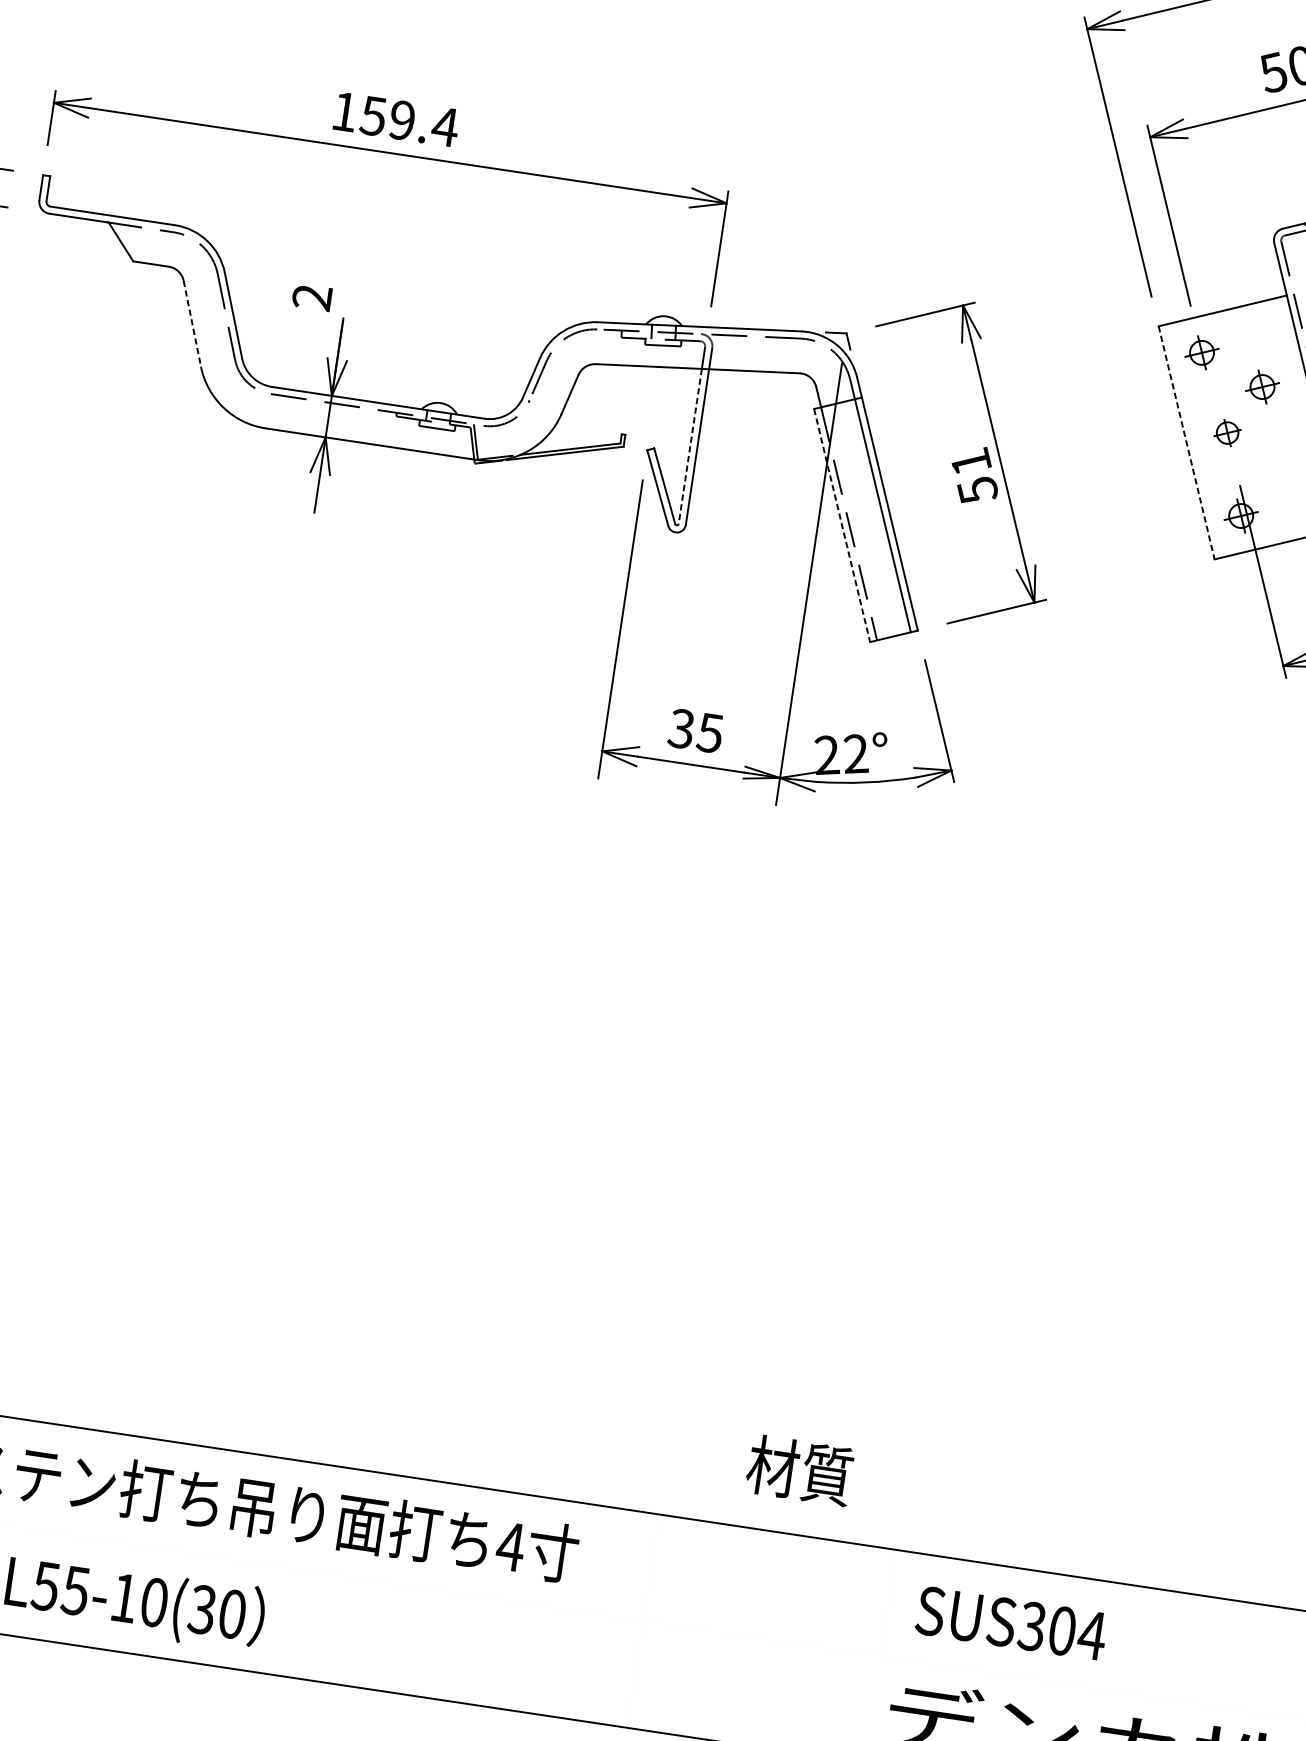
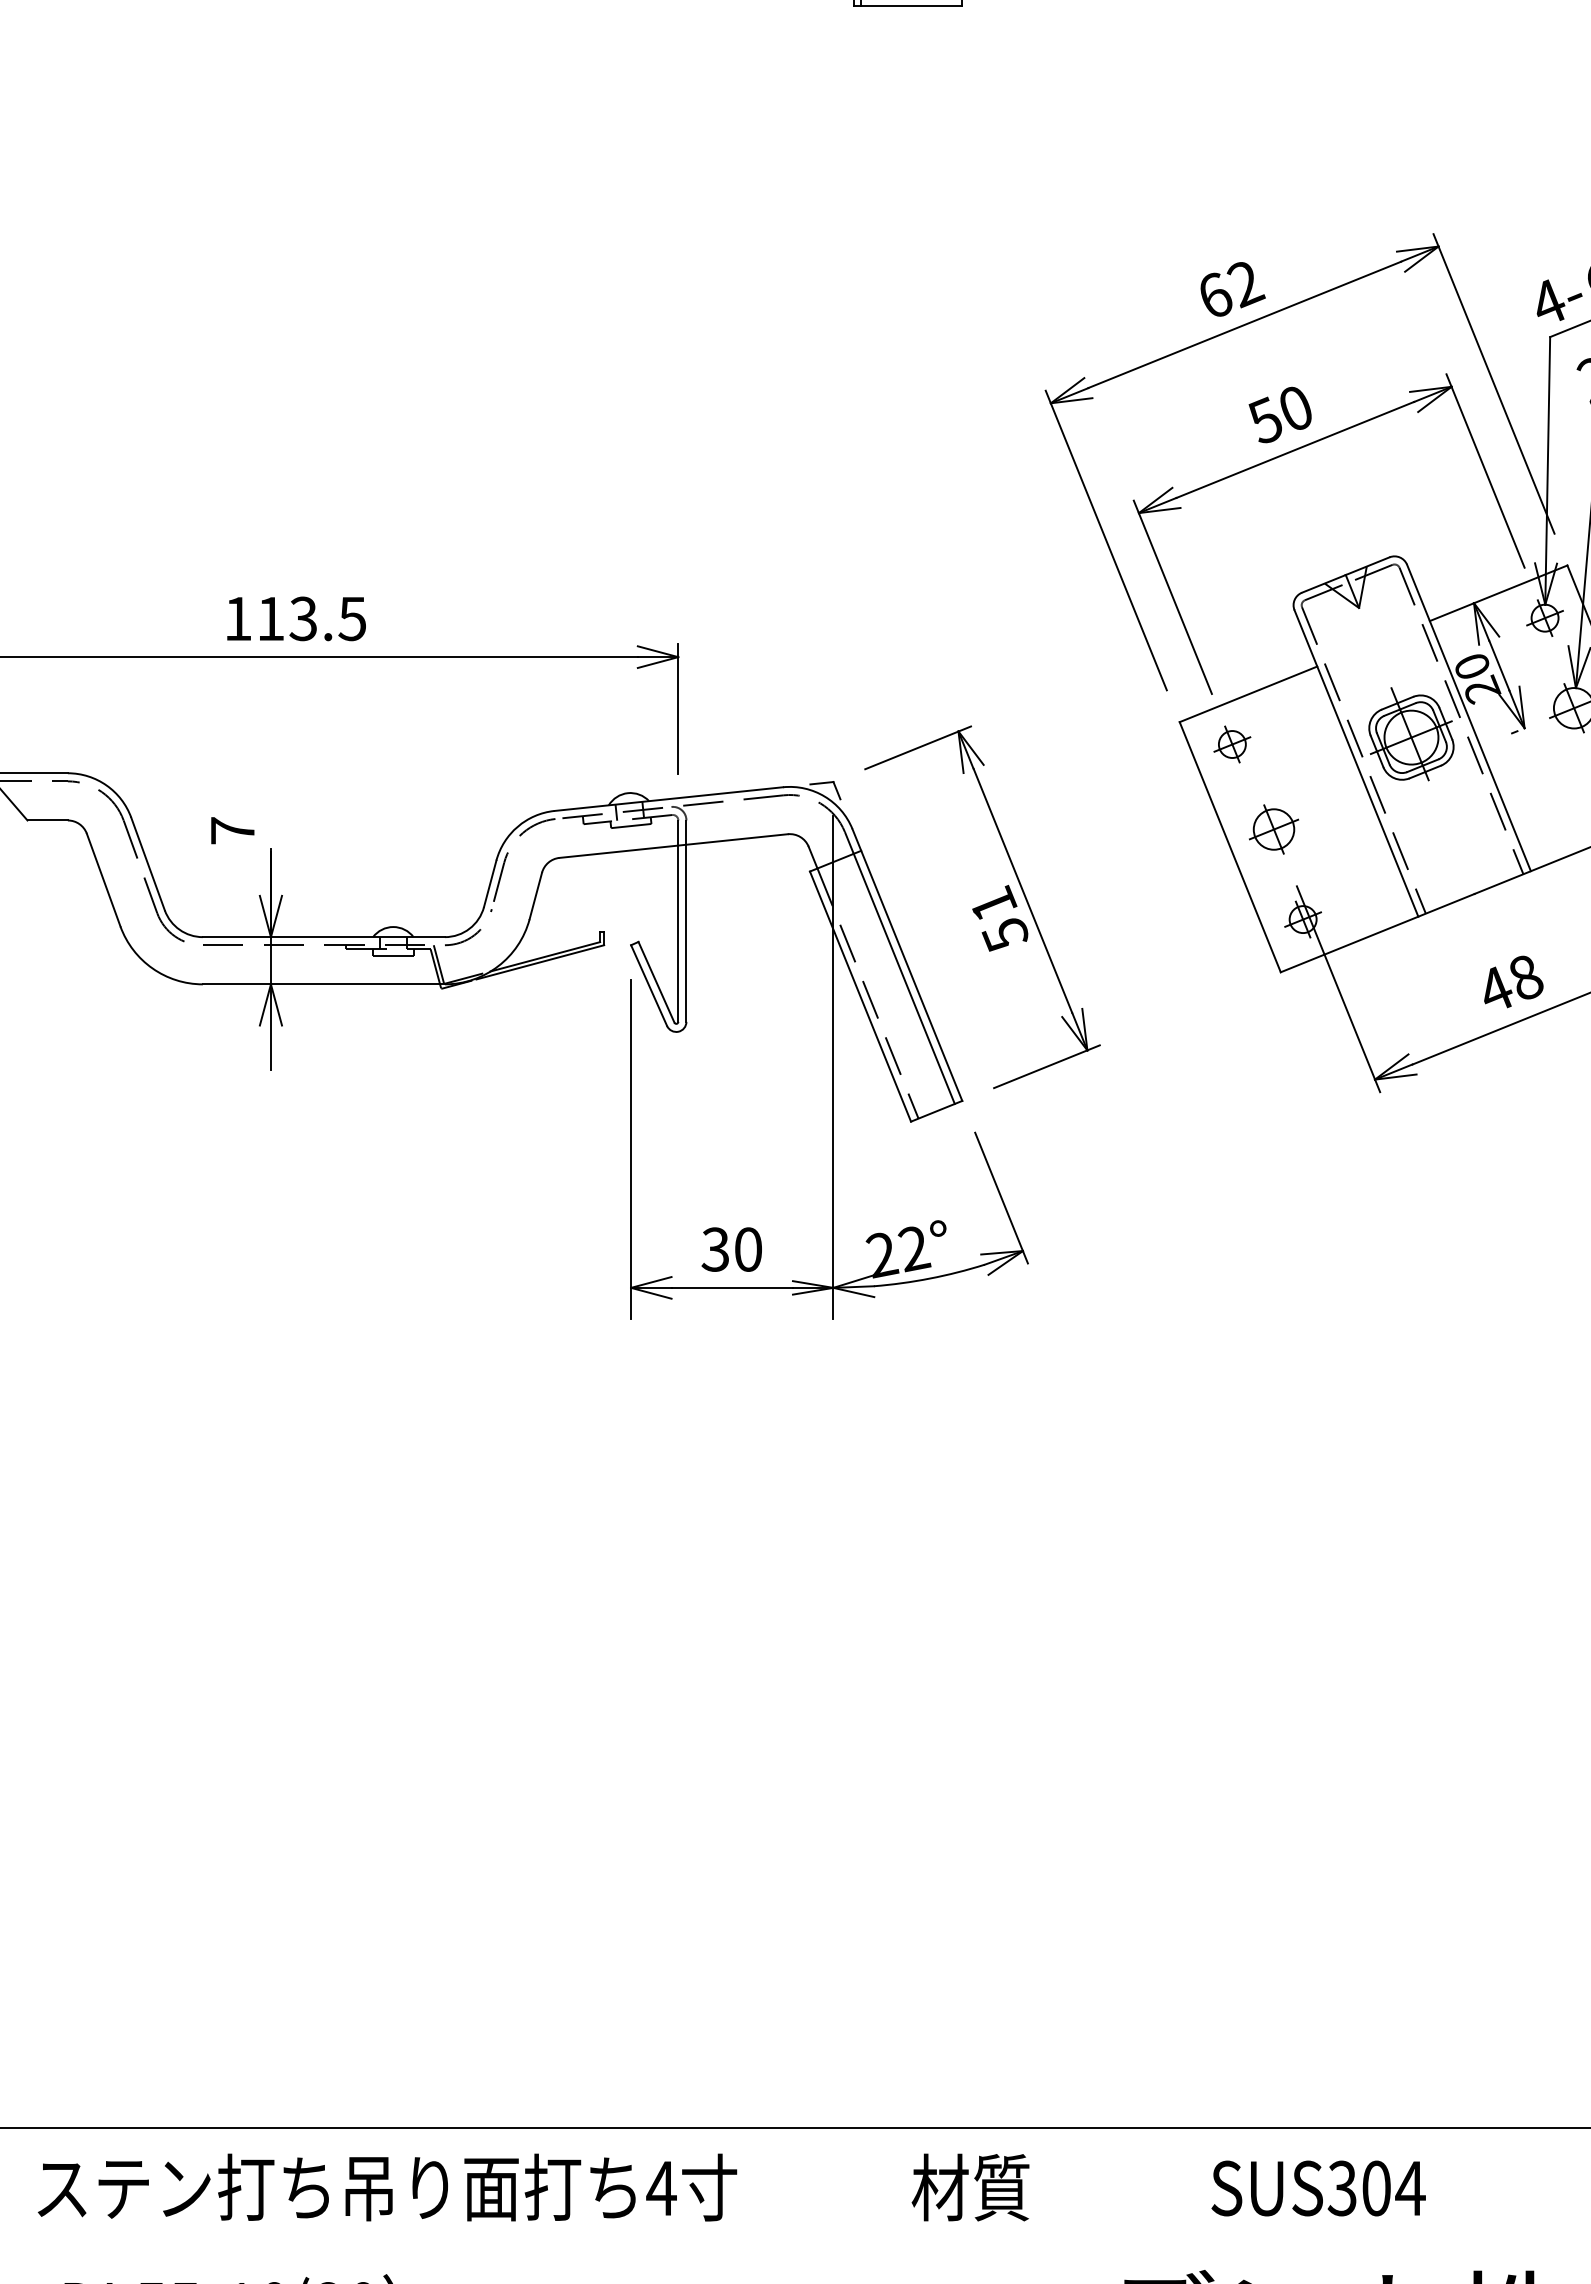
text: (409, 121) -> (311, 618), 159.4 -> 113.5
text: (312, 297) -> (232, 830), 2 -> 7
line: (192, 324) -> (103, 880), dashed -> solid
part: (1262, 387) -> (1305, 772), removed
part: (1227, 433) -> (1274, 829), size x1.67
line: (1186, 443) -> (1230, 847), dashed -> solid
line: (690, 447) -> (678, 934), dashed -> solid
line: (842, 525) -> (860, 996), dashed -> solid
text: (709, 732) -> (747, 1249), 35 -> 30
text: (799, 1470) -> (970, 2187), moved
text: (1011, 1623) -> (1318, 2188), moved

